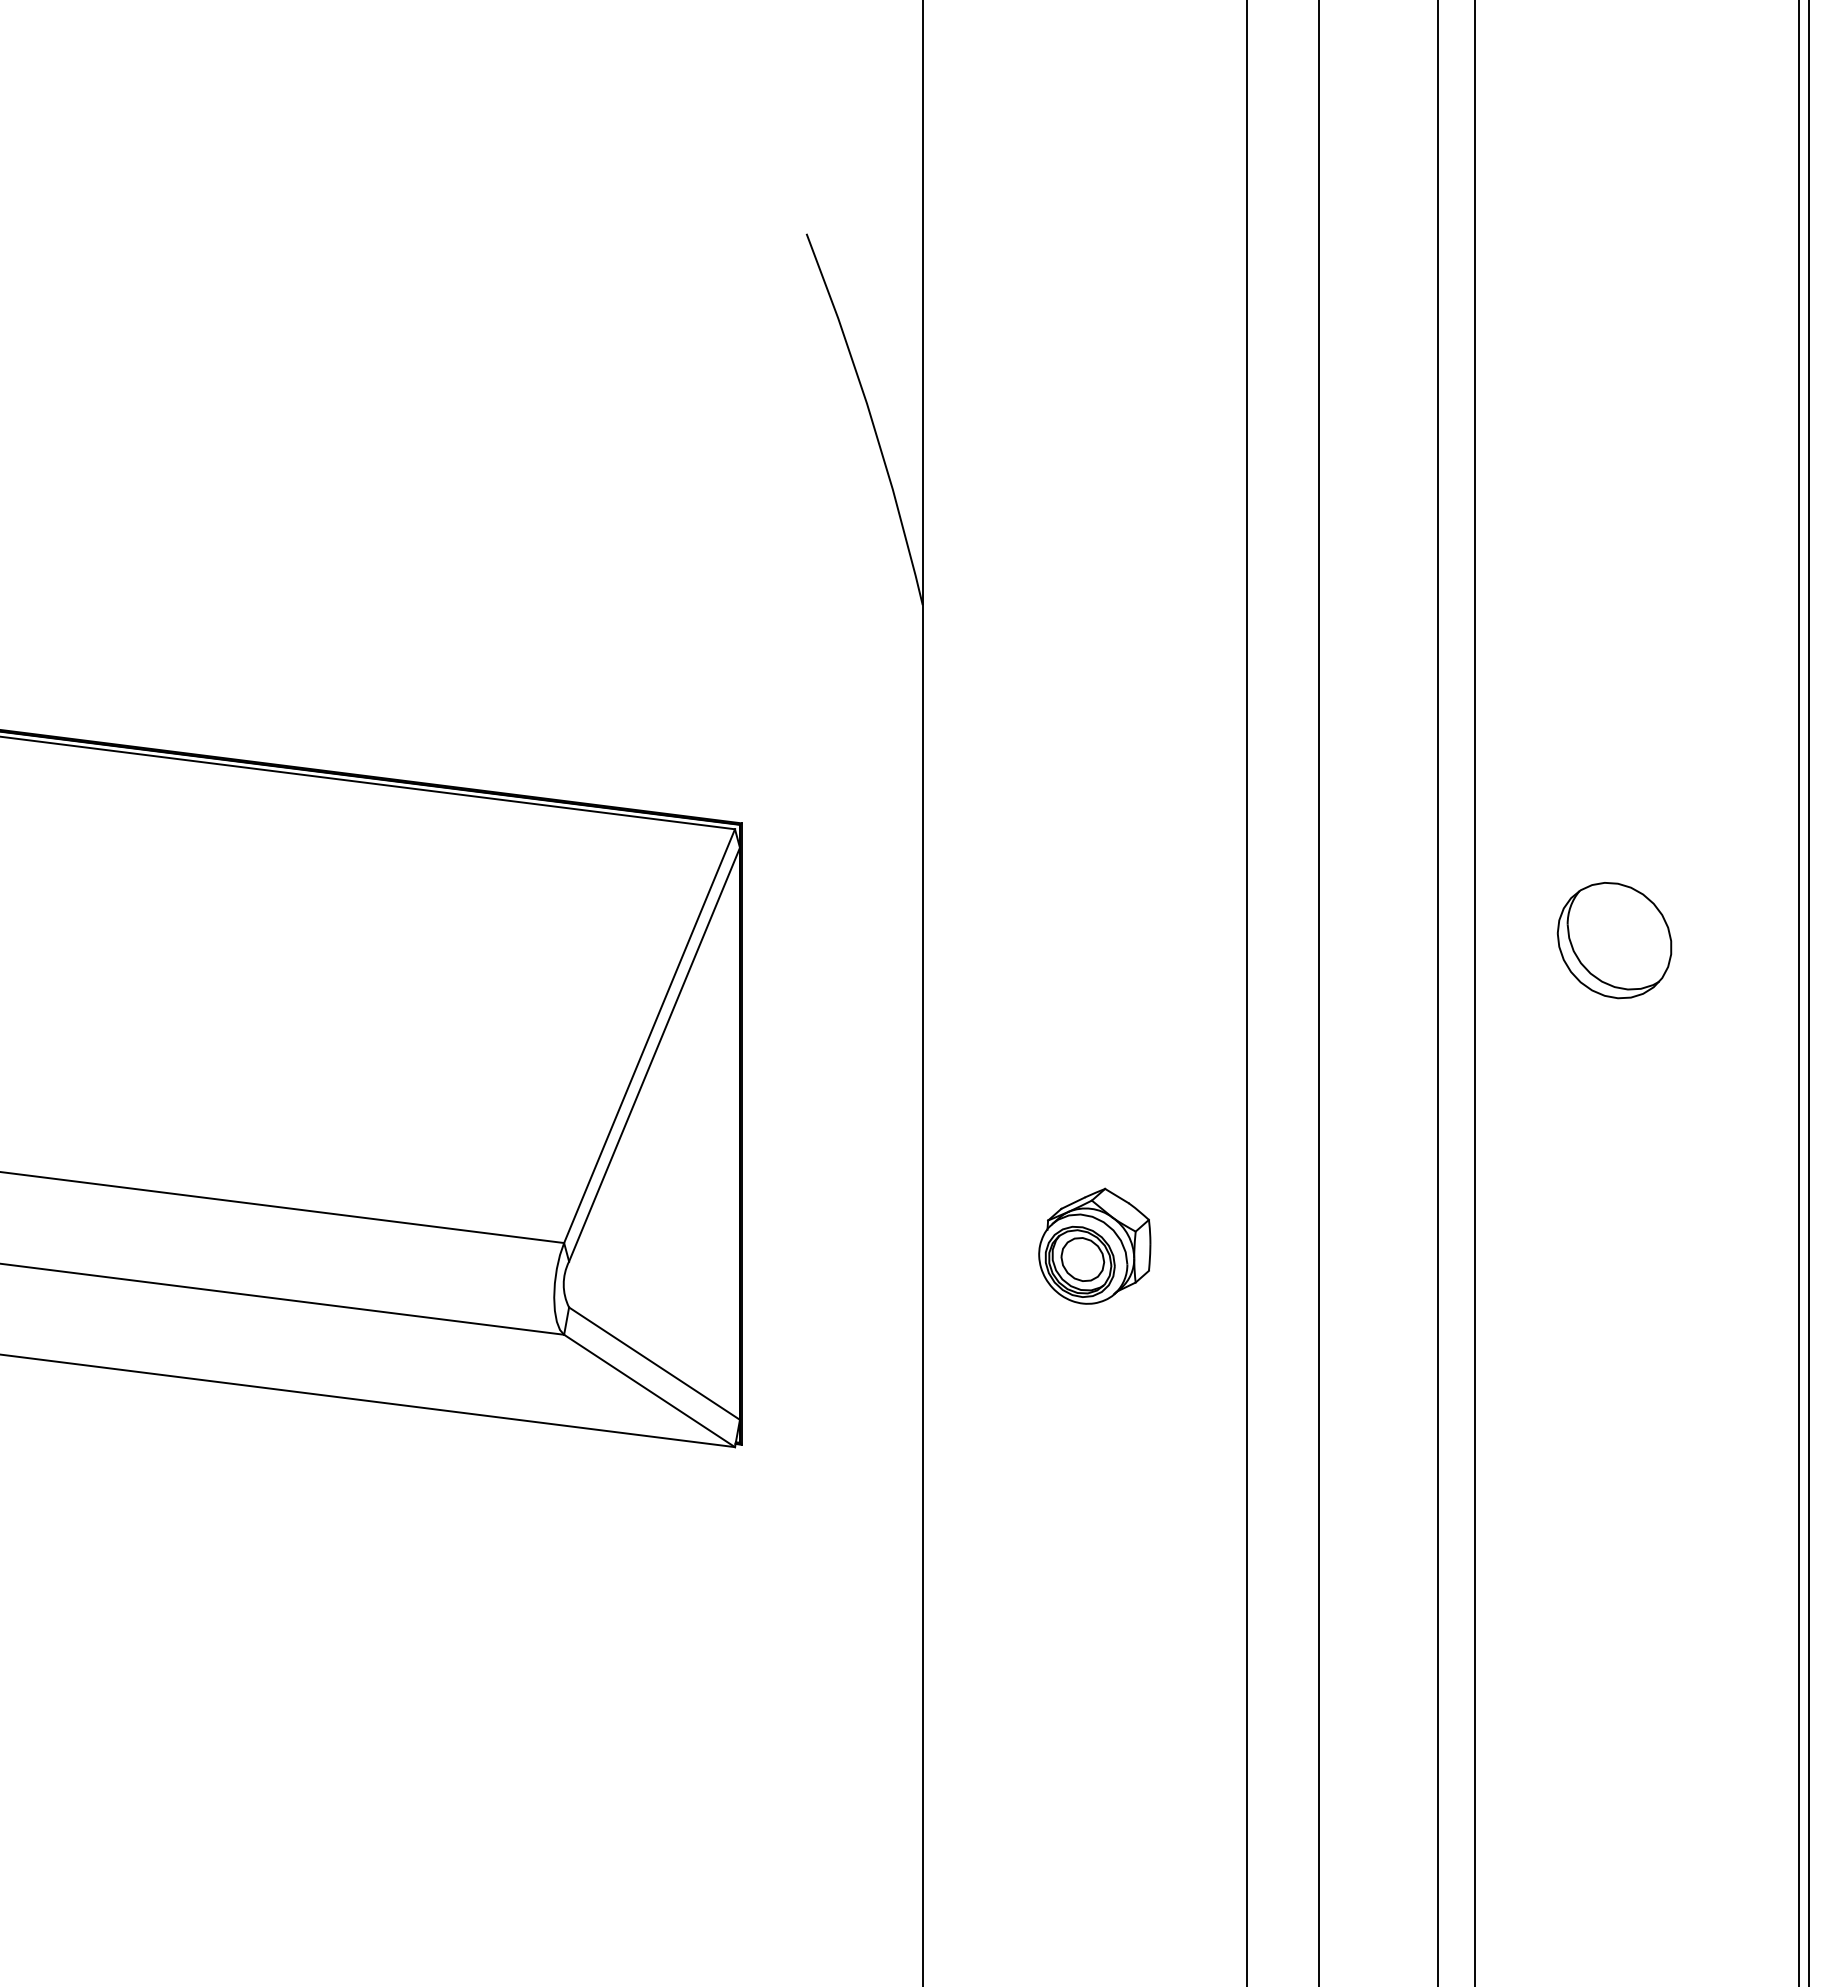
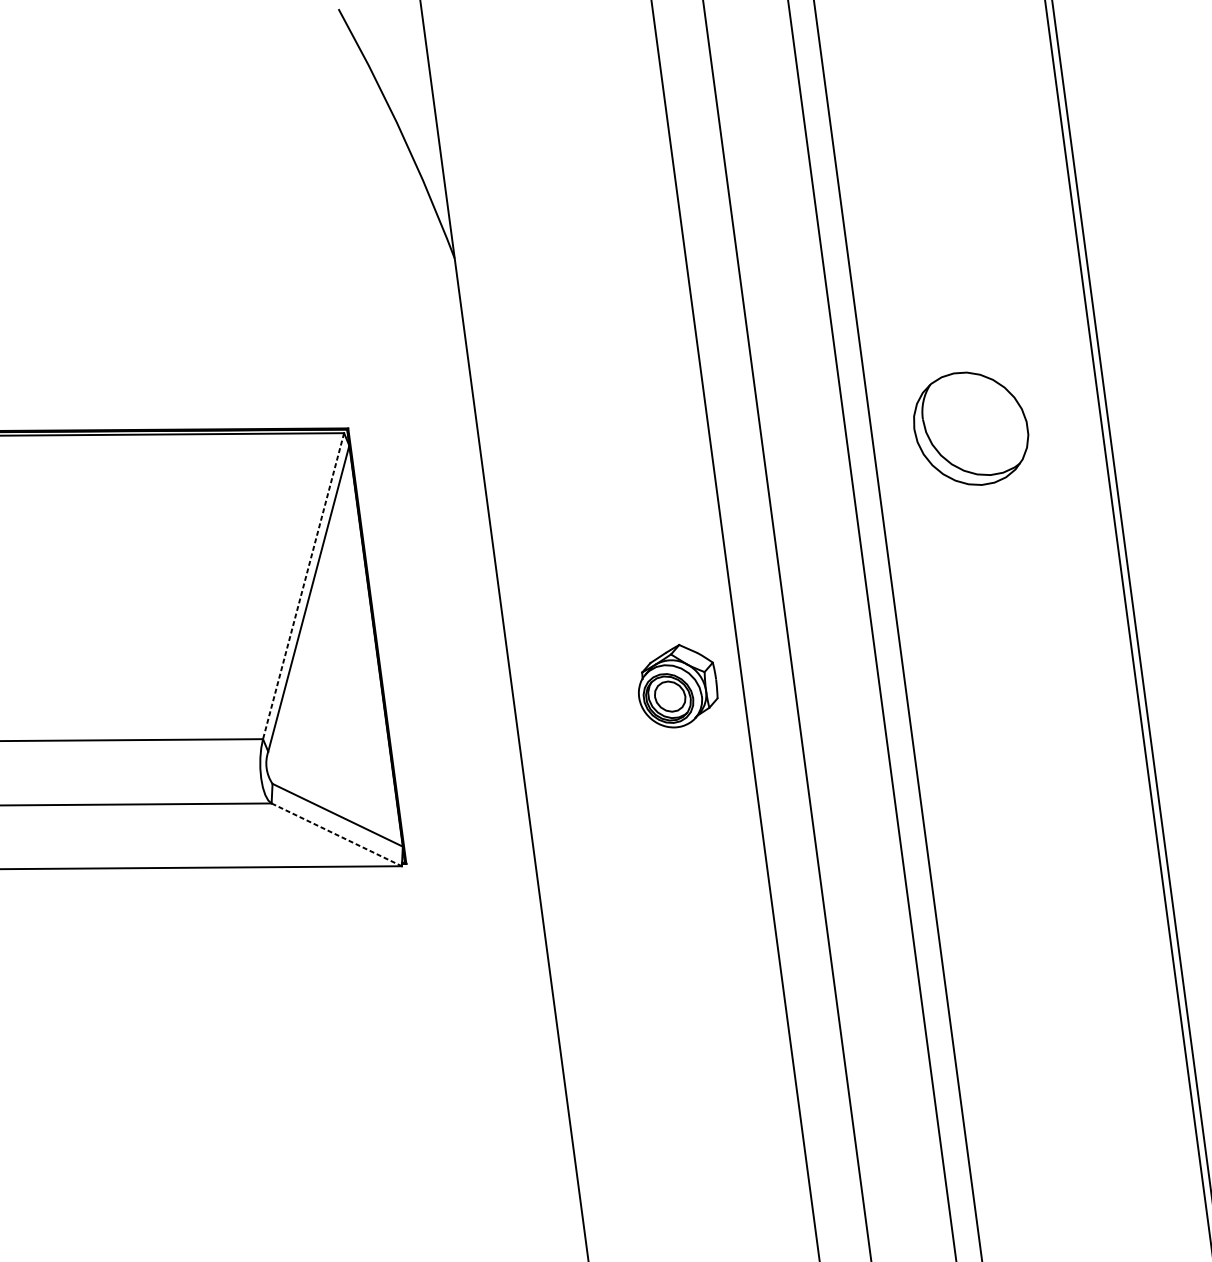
part: (1614, 940) -> (970, 428), size x1.4
line: (649, 1036) -> (303, 586), solid -> dashed
part: (1094, 1245) -> (677, 685), moved
line: (649, 1391) -> (336, 835), solid -> dashed

